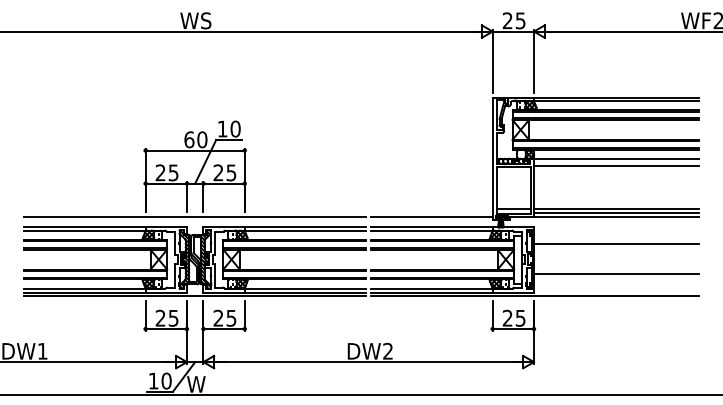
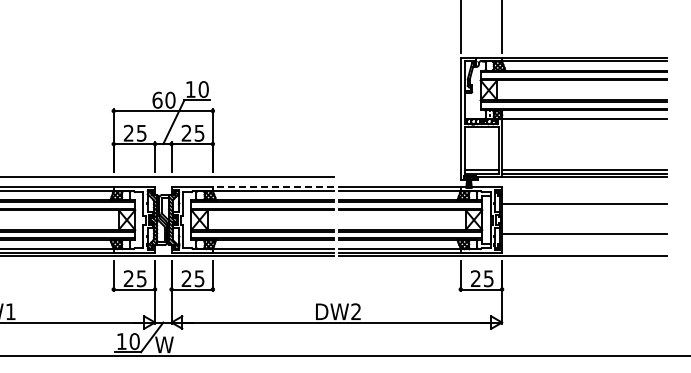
line: (615, 165) -> (583, 125), removed
line: (431, 216) -> (399, 176), removed
line: (305, 226) -> (273, 186), solid -> dashed

